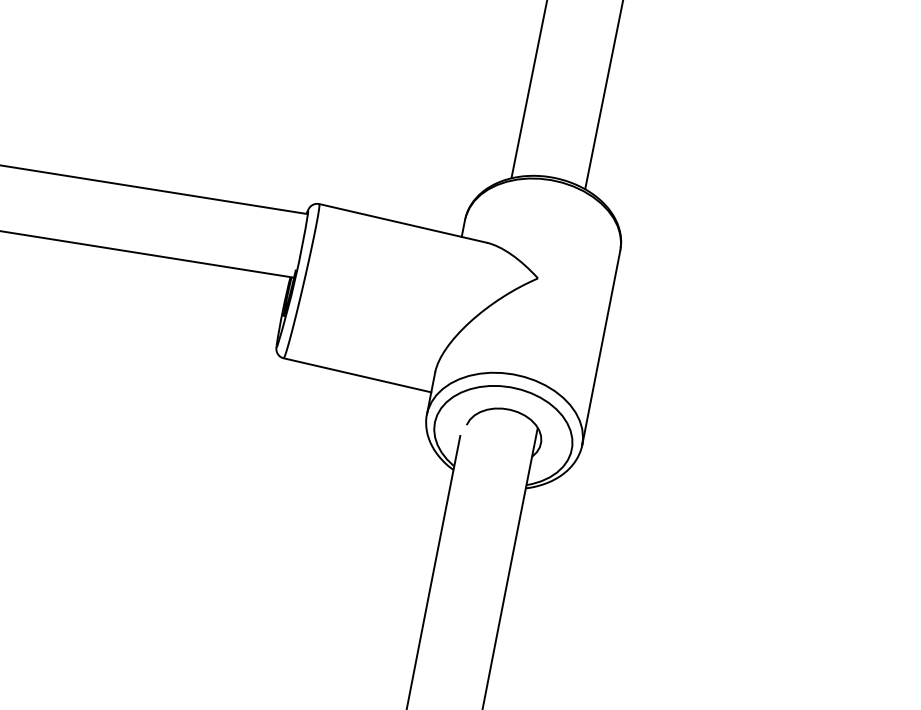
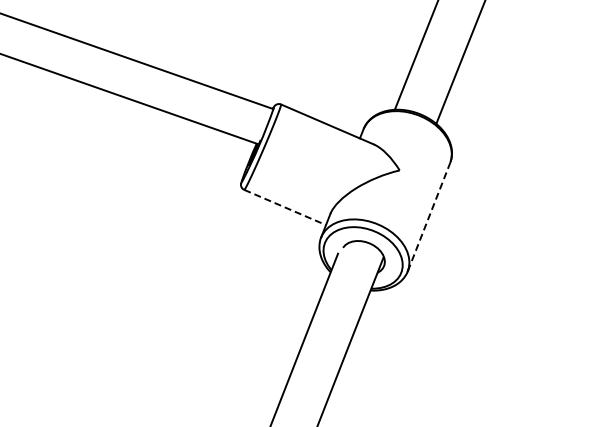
line: (601, 346) -> (429, 216), solid -> dashed
line: (358, 375) -> (285, 207), solid -> dashed

